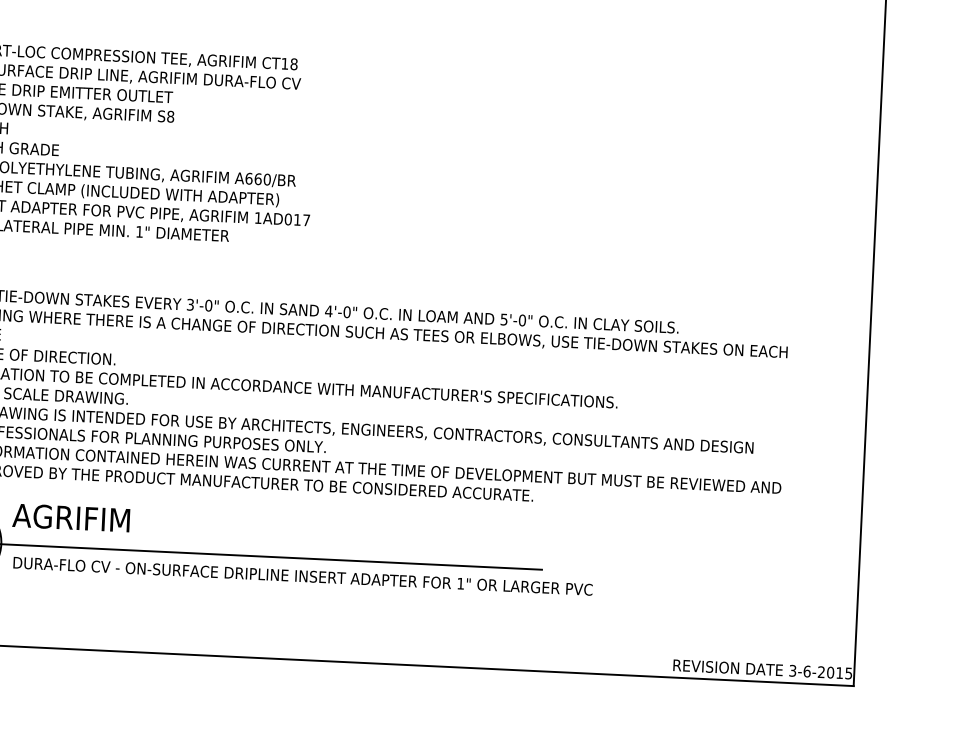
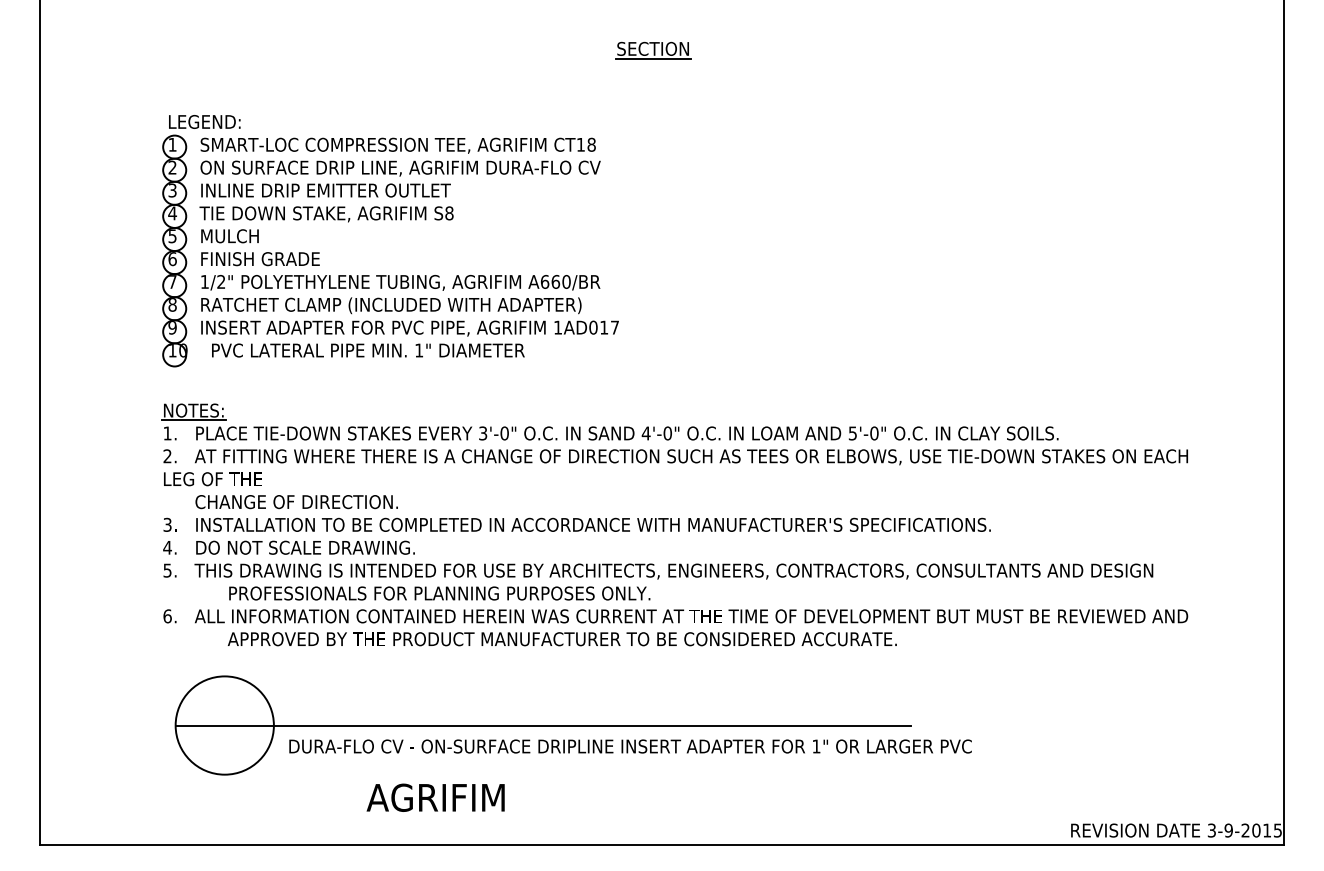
text: (71, 517) -> (435, 797), moved
text: (806, 671) -> (1228, 830), 3-6-2015 -> 3-9-2015

